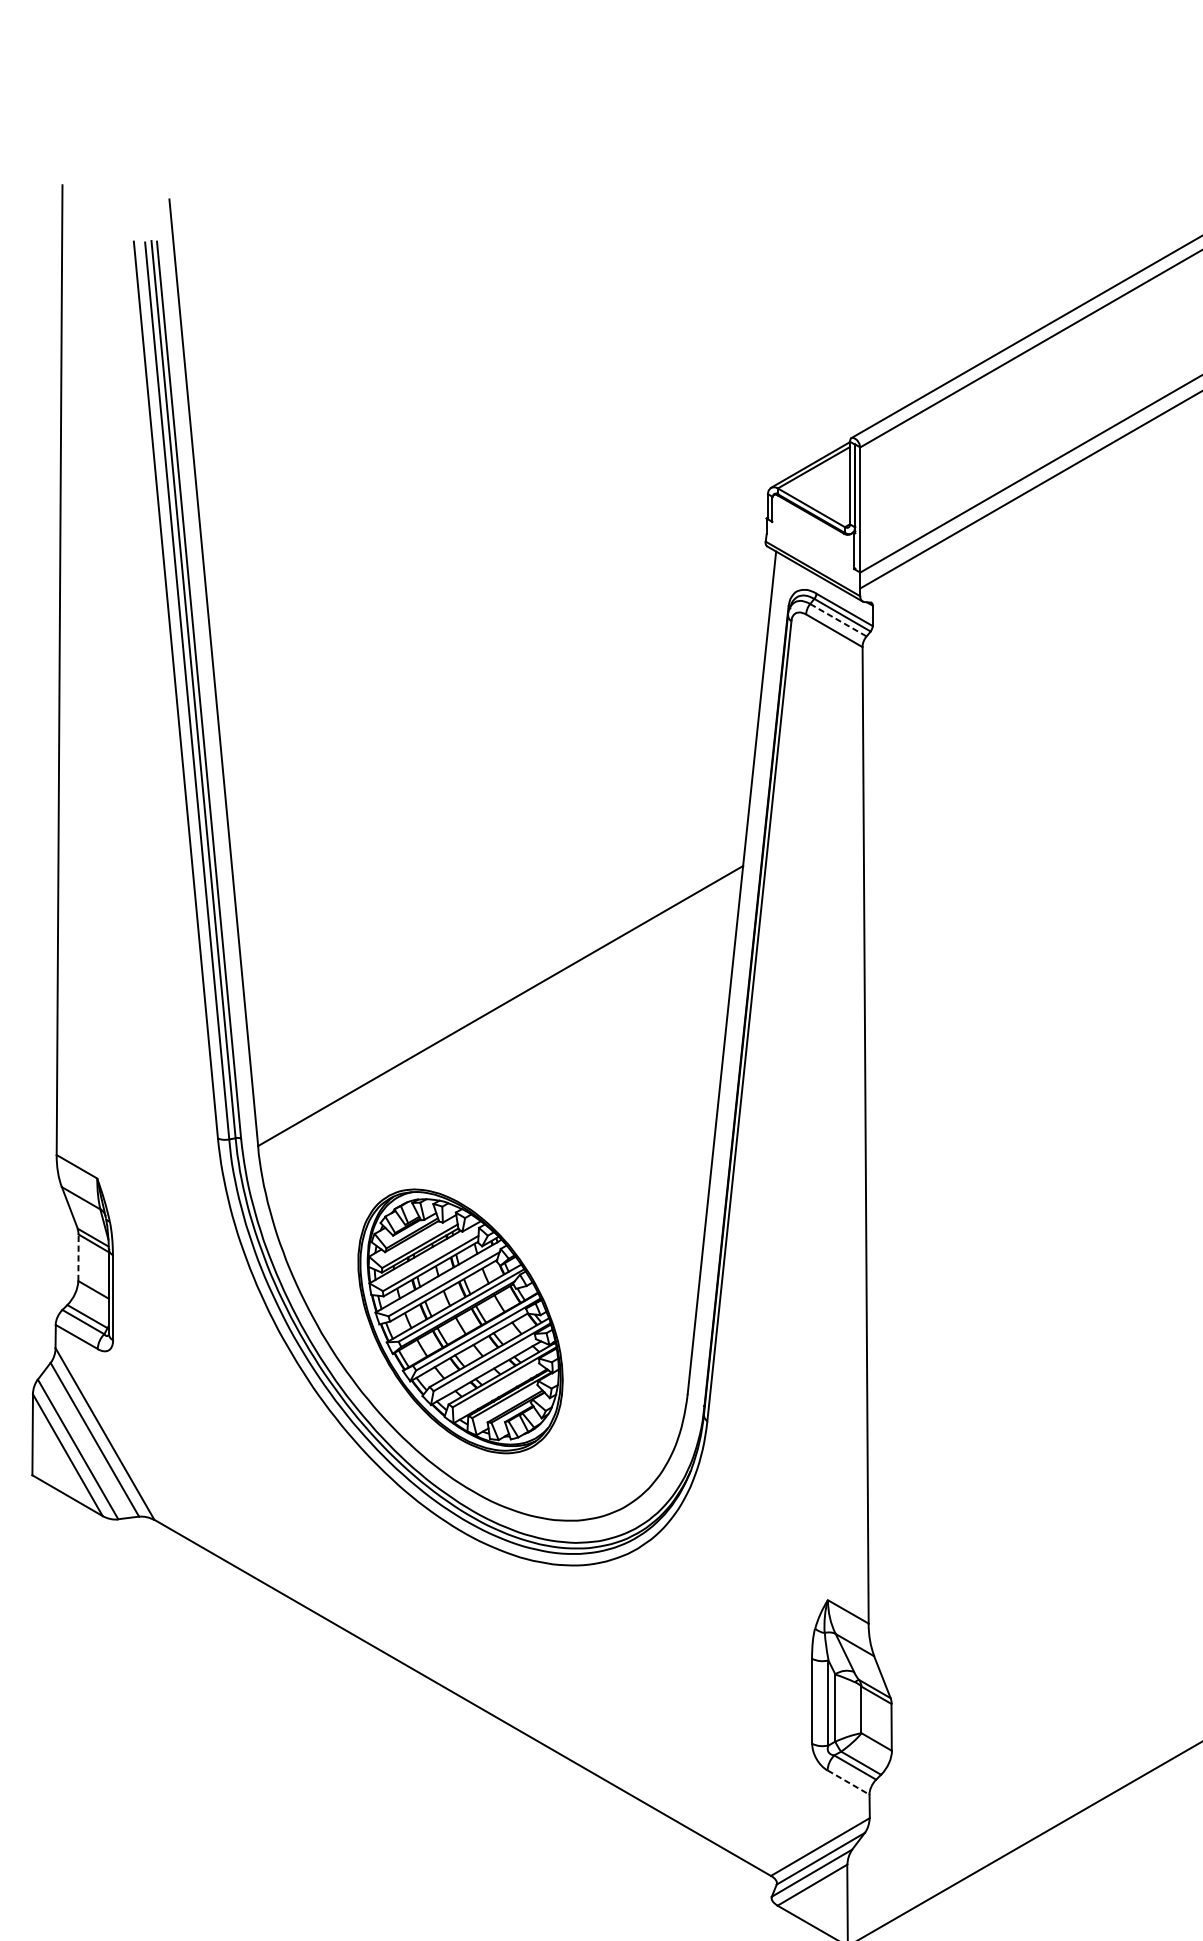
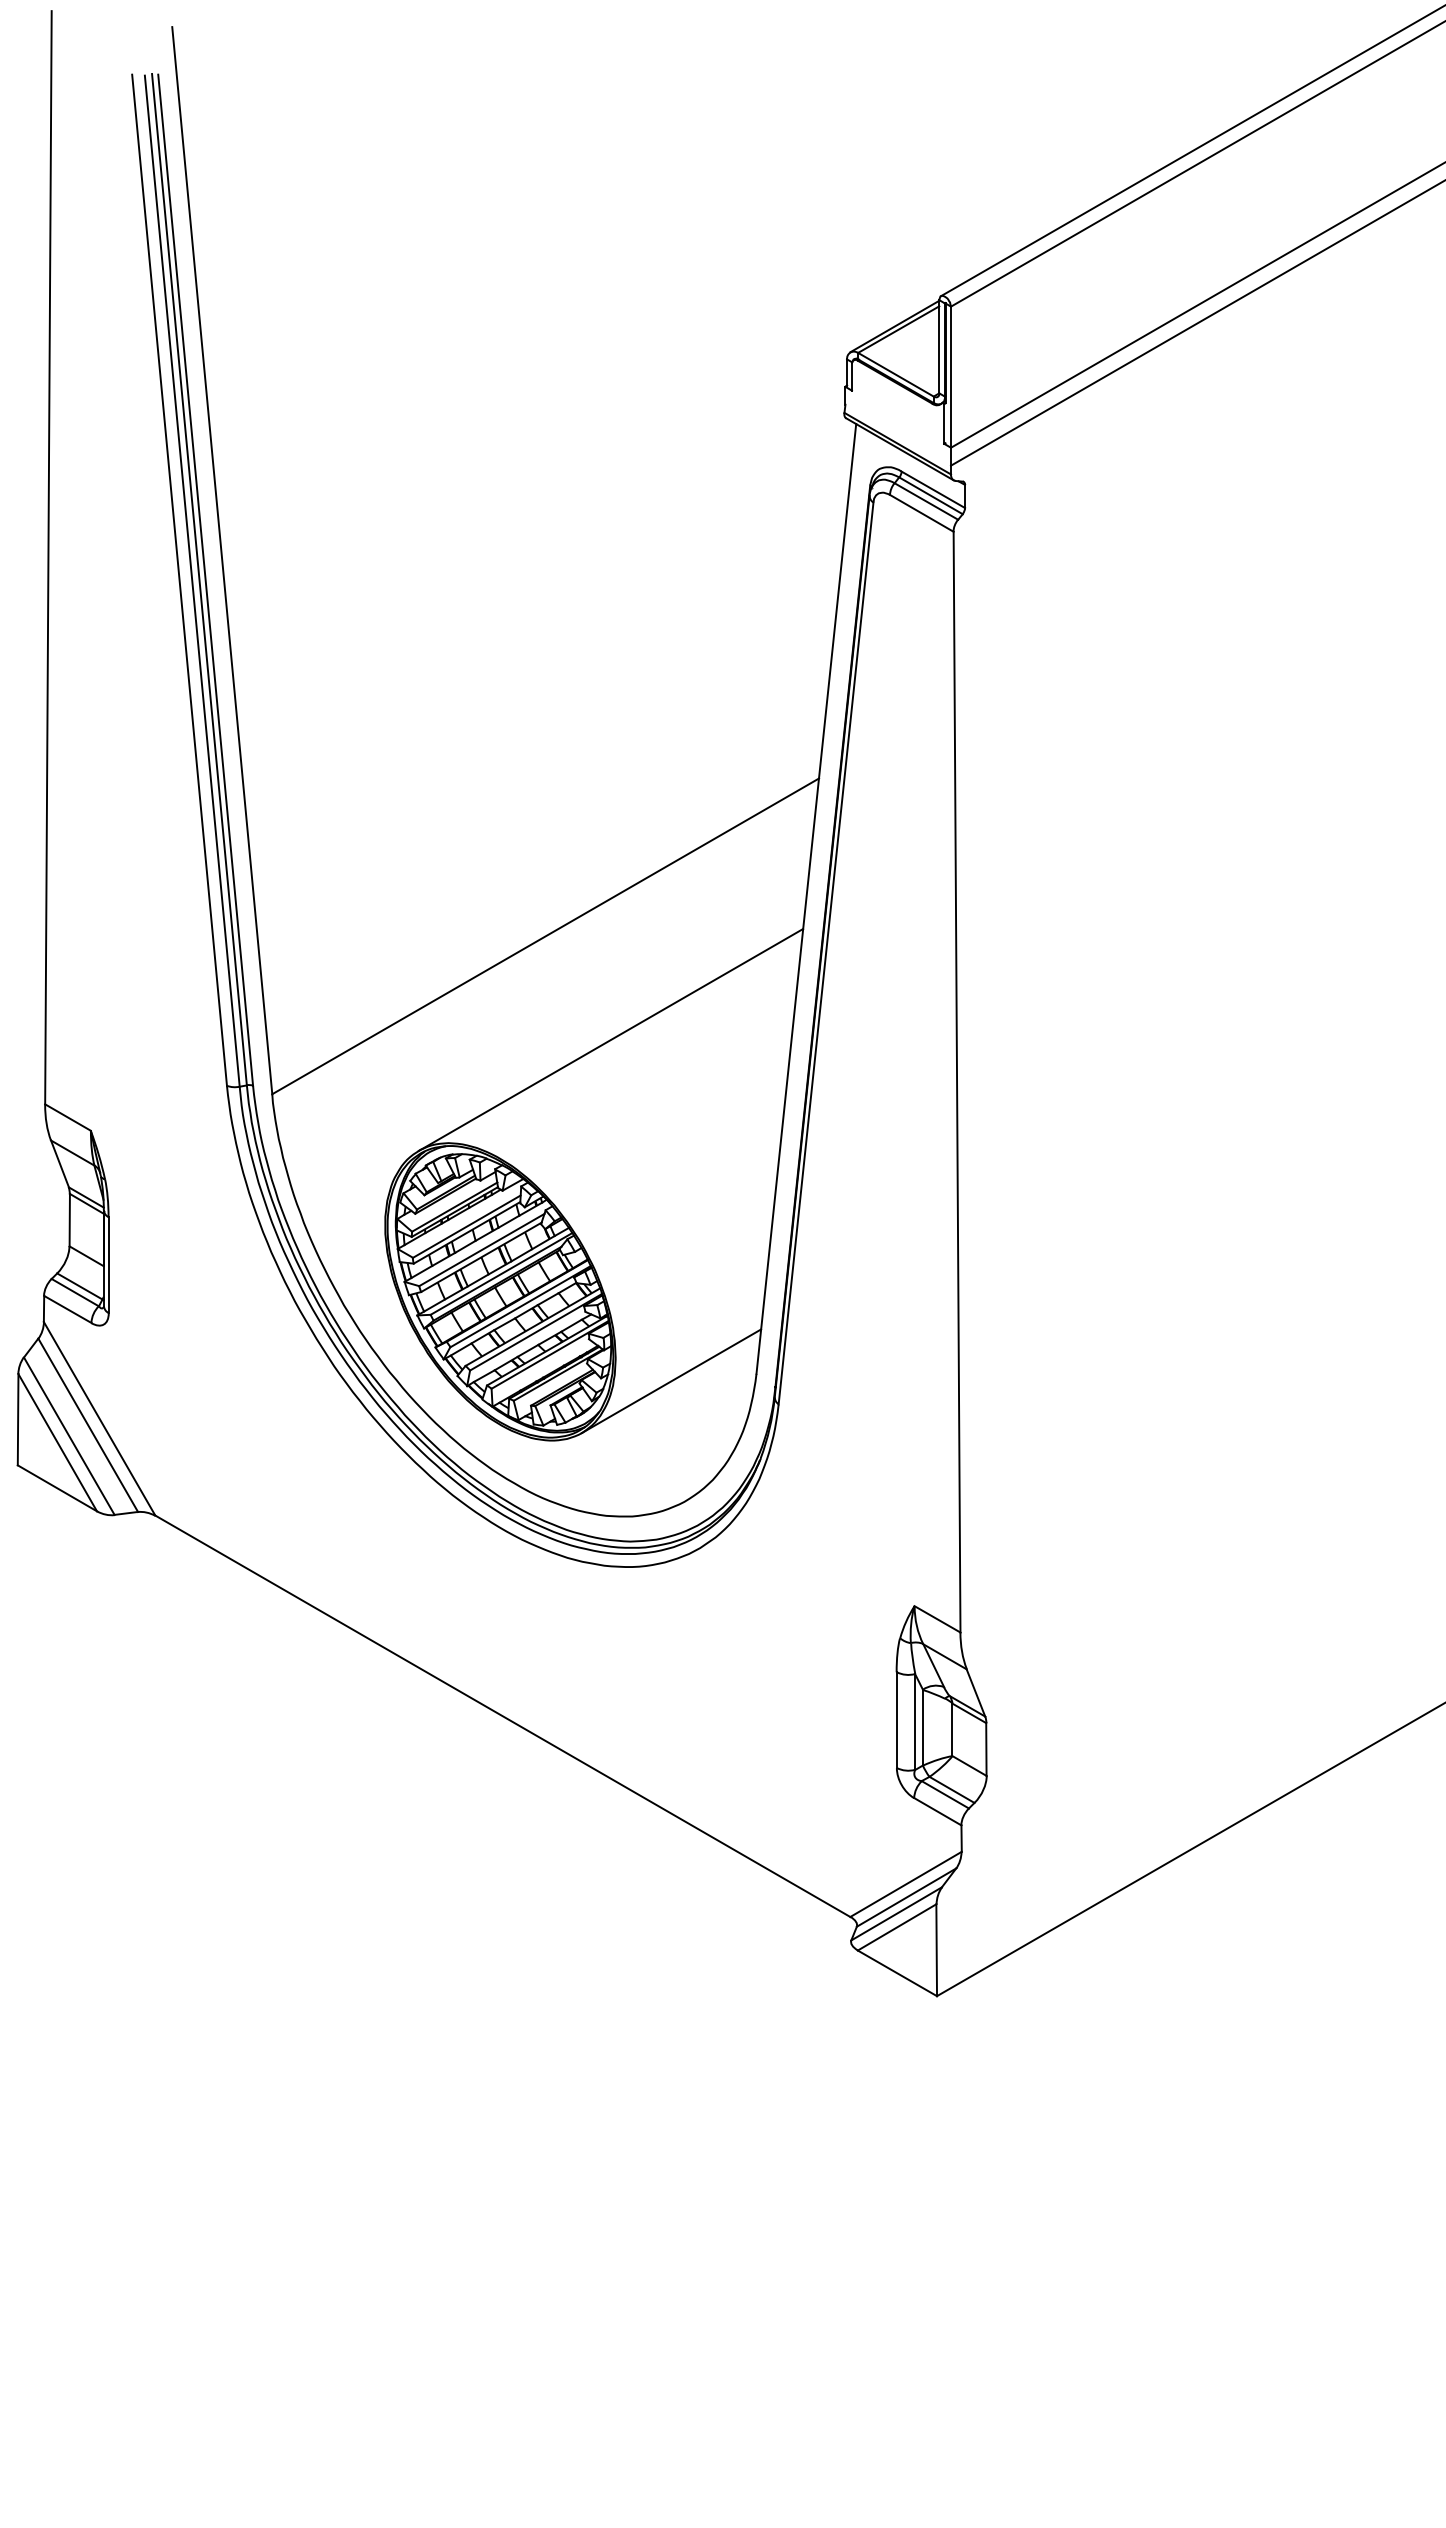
line: (838, 620) -> (926, 501), dashed -> solid
line: (558, 1097) -> (610, 1039), added
line: (78, 1257) -> (69, 1219), dashed -> solid
line: (612, 1400) -> (671, 1381), added
line: (849, 1782) -> (938, 1811), dashed -> solid

